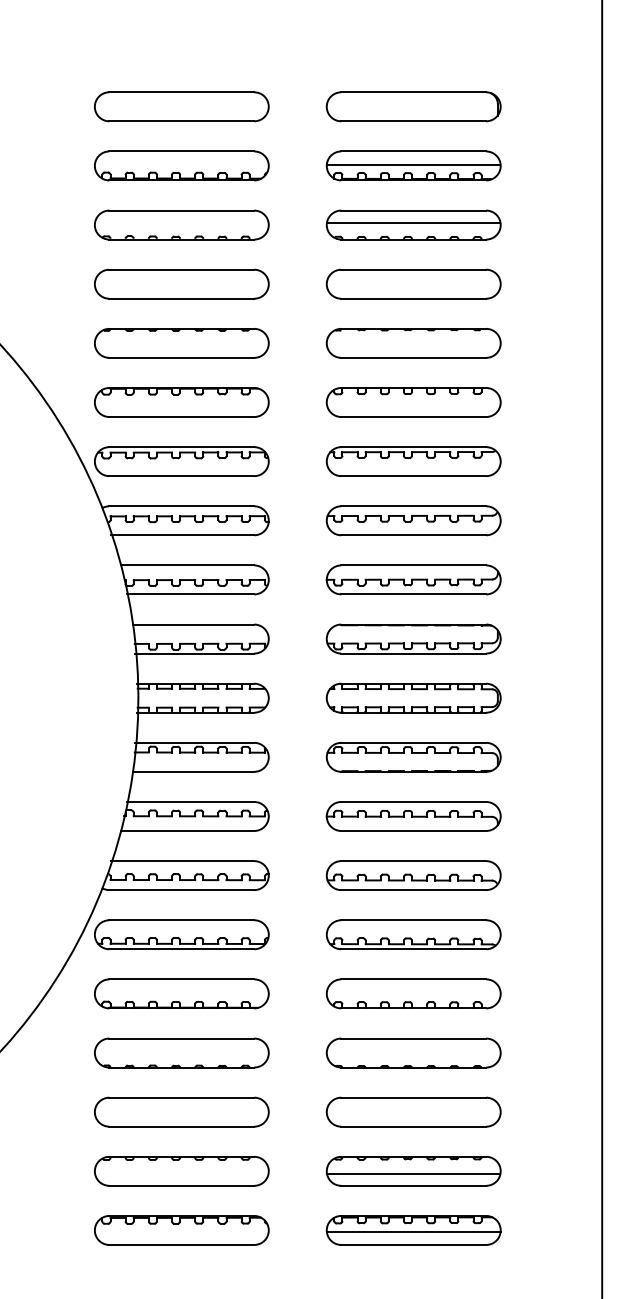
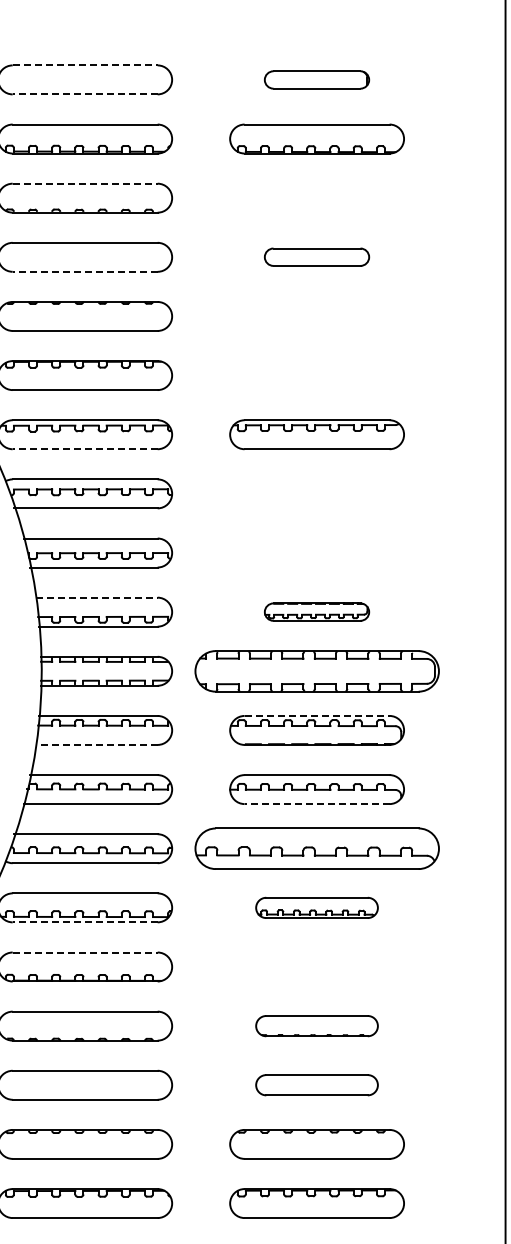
line: (182, 92) -> (85, 65), solid -> dashed
part: (413, 106) -> (316, 79), size x0.6
line: (181, 121) -> (84, 94), solid -> dashed
line: (413, 164) -> (316, 137), removed
line: (182, 210) -> (85, 183), solid -> dashed
part: (413, 224) -> (316, 197), removed
part: (413, 283) -> (316, 256), size x0.6
line: (181, 298) -> (84, 271), solid -> dashed
part: (413, 343) -> (316, 316), removed
part: (413, 402) -> (316, 375), removed
line: (181, 476) -> (84, 449), solid -> dashed
part: (413, 520) -> (316, 493), removed
part: (413, 579) -> (316, 552), removed
line: (193, 624) -> (96, 597), solid -> dashed
part: (413, 638) -> (316, 611), size x0.6
part: (413, 697) -> (316, 670), size x1.4
line: (414, 742) -> (317, 715), solid -> dashed
line: (193, 771) -> (96, 744), solid -> dashed
line: (413, 830) -> (316, 803), solid -> dashed
part: (413, 875) -> (316, 848), size x1.4
part: (413, 934) -> (316, 907), size x0.7
line: (181, 949) -> (84, 922), solid -> dashed
line: (182, 979) -> (85, 952), solid -> dashed
part: (413, 993) -> (316, 966), removed
part: (413, 1052) -> (316, 1025), size x0.7
part: (413, 1111) -> (316, 1084), size x0.7
line: (413, 1173) -> (316, 1146), removed
line: (413, 1231) -> (316, 1204), removed

